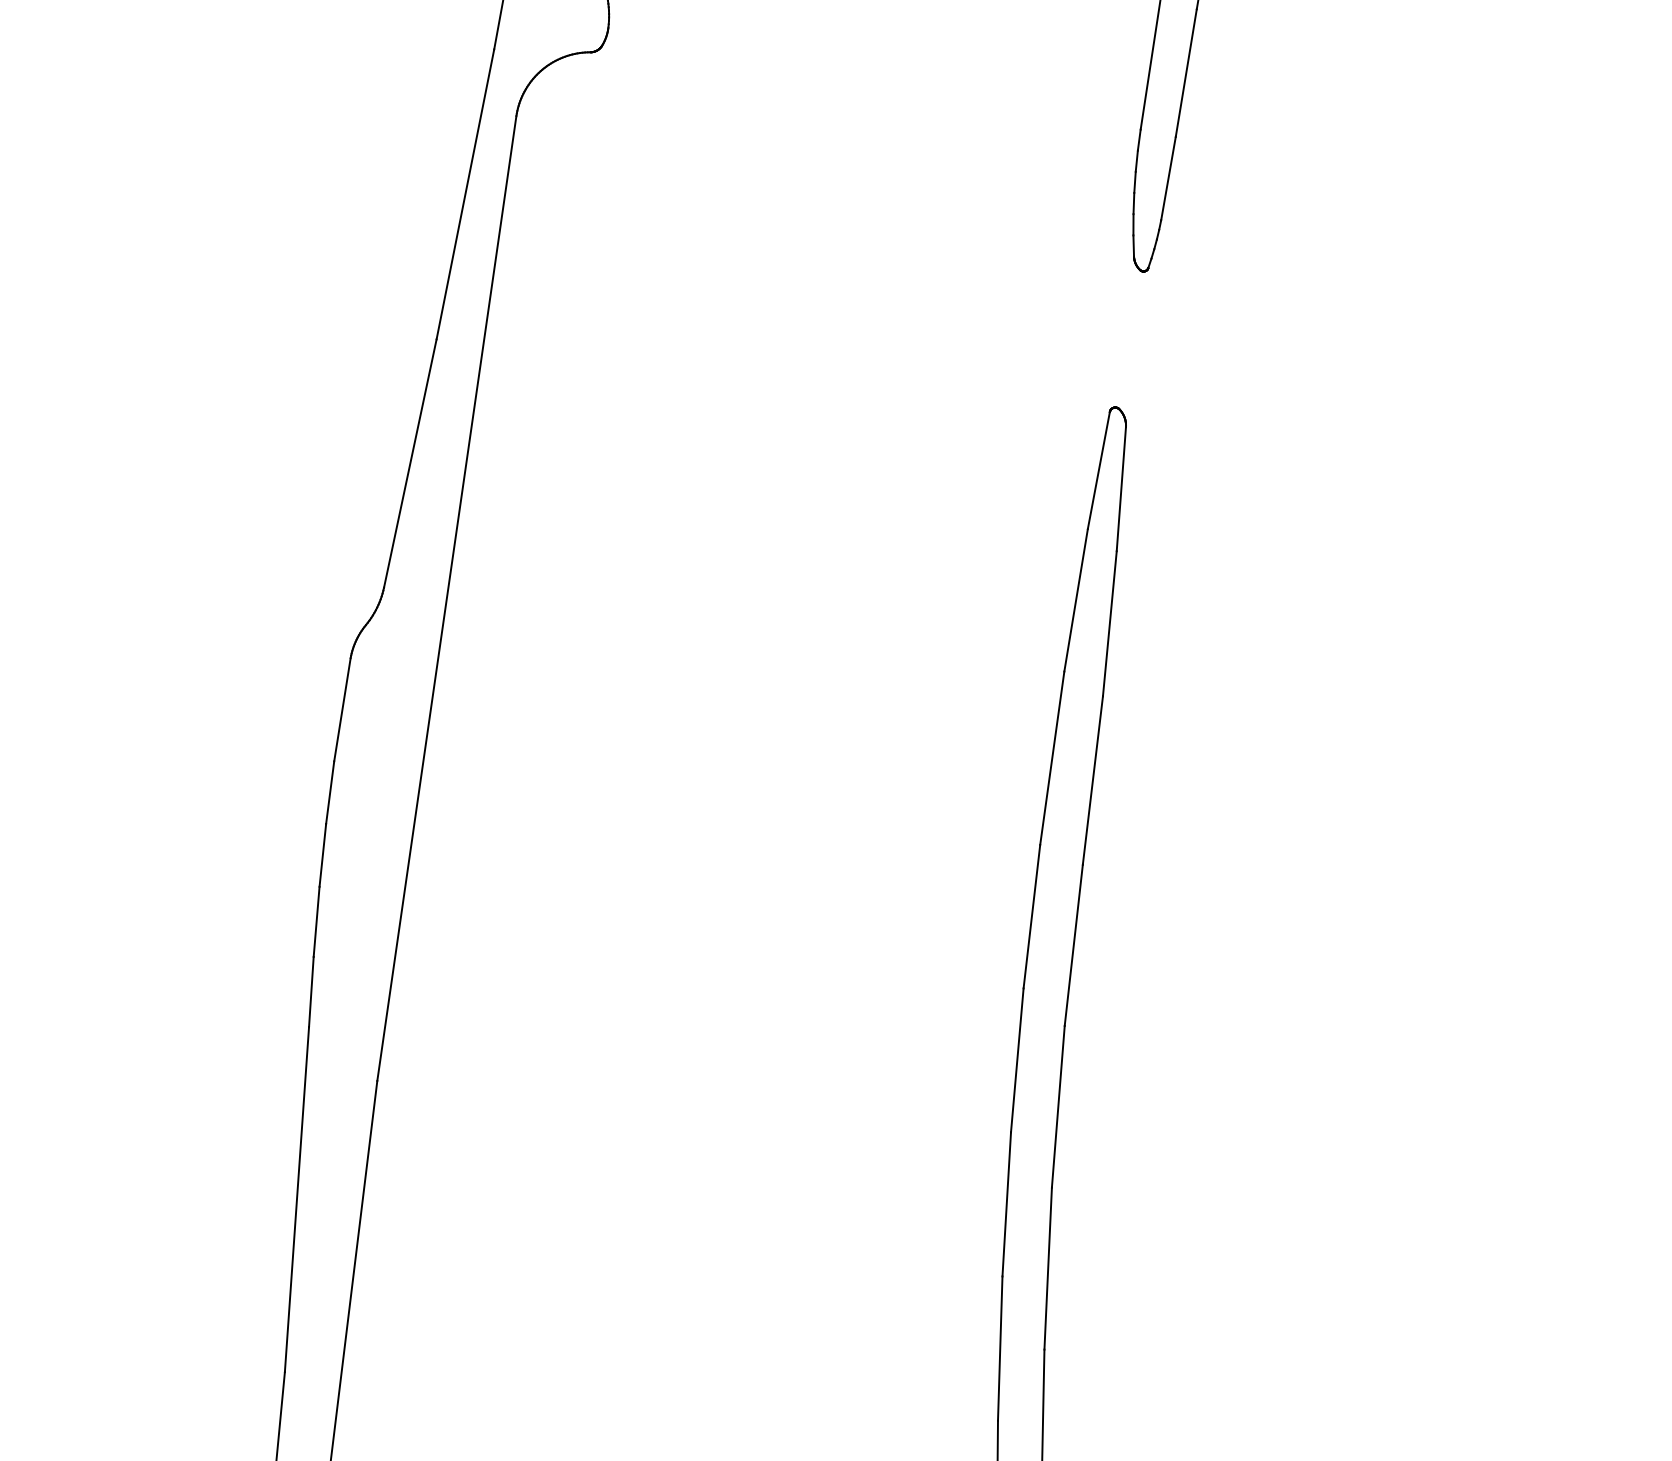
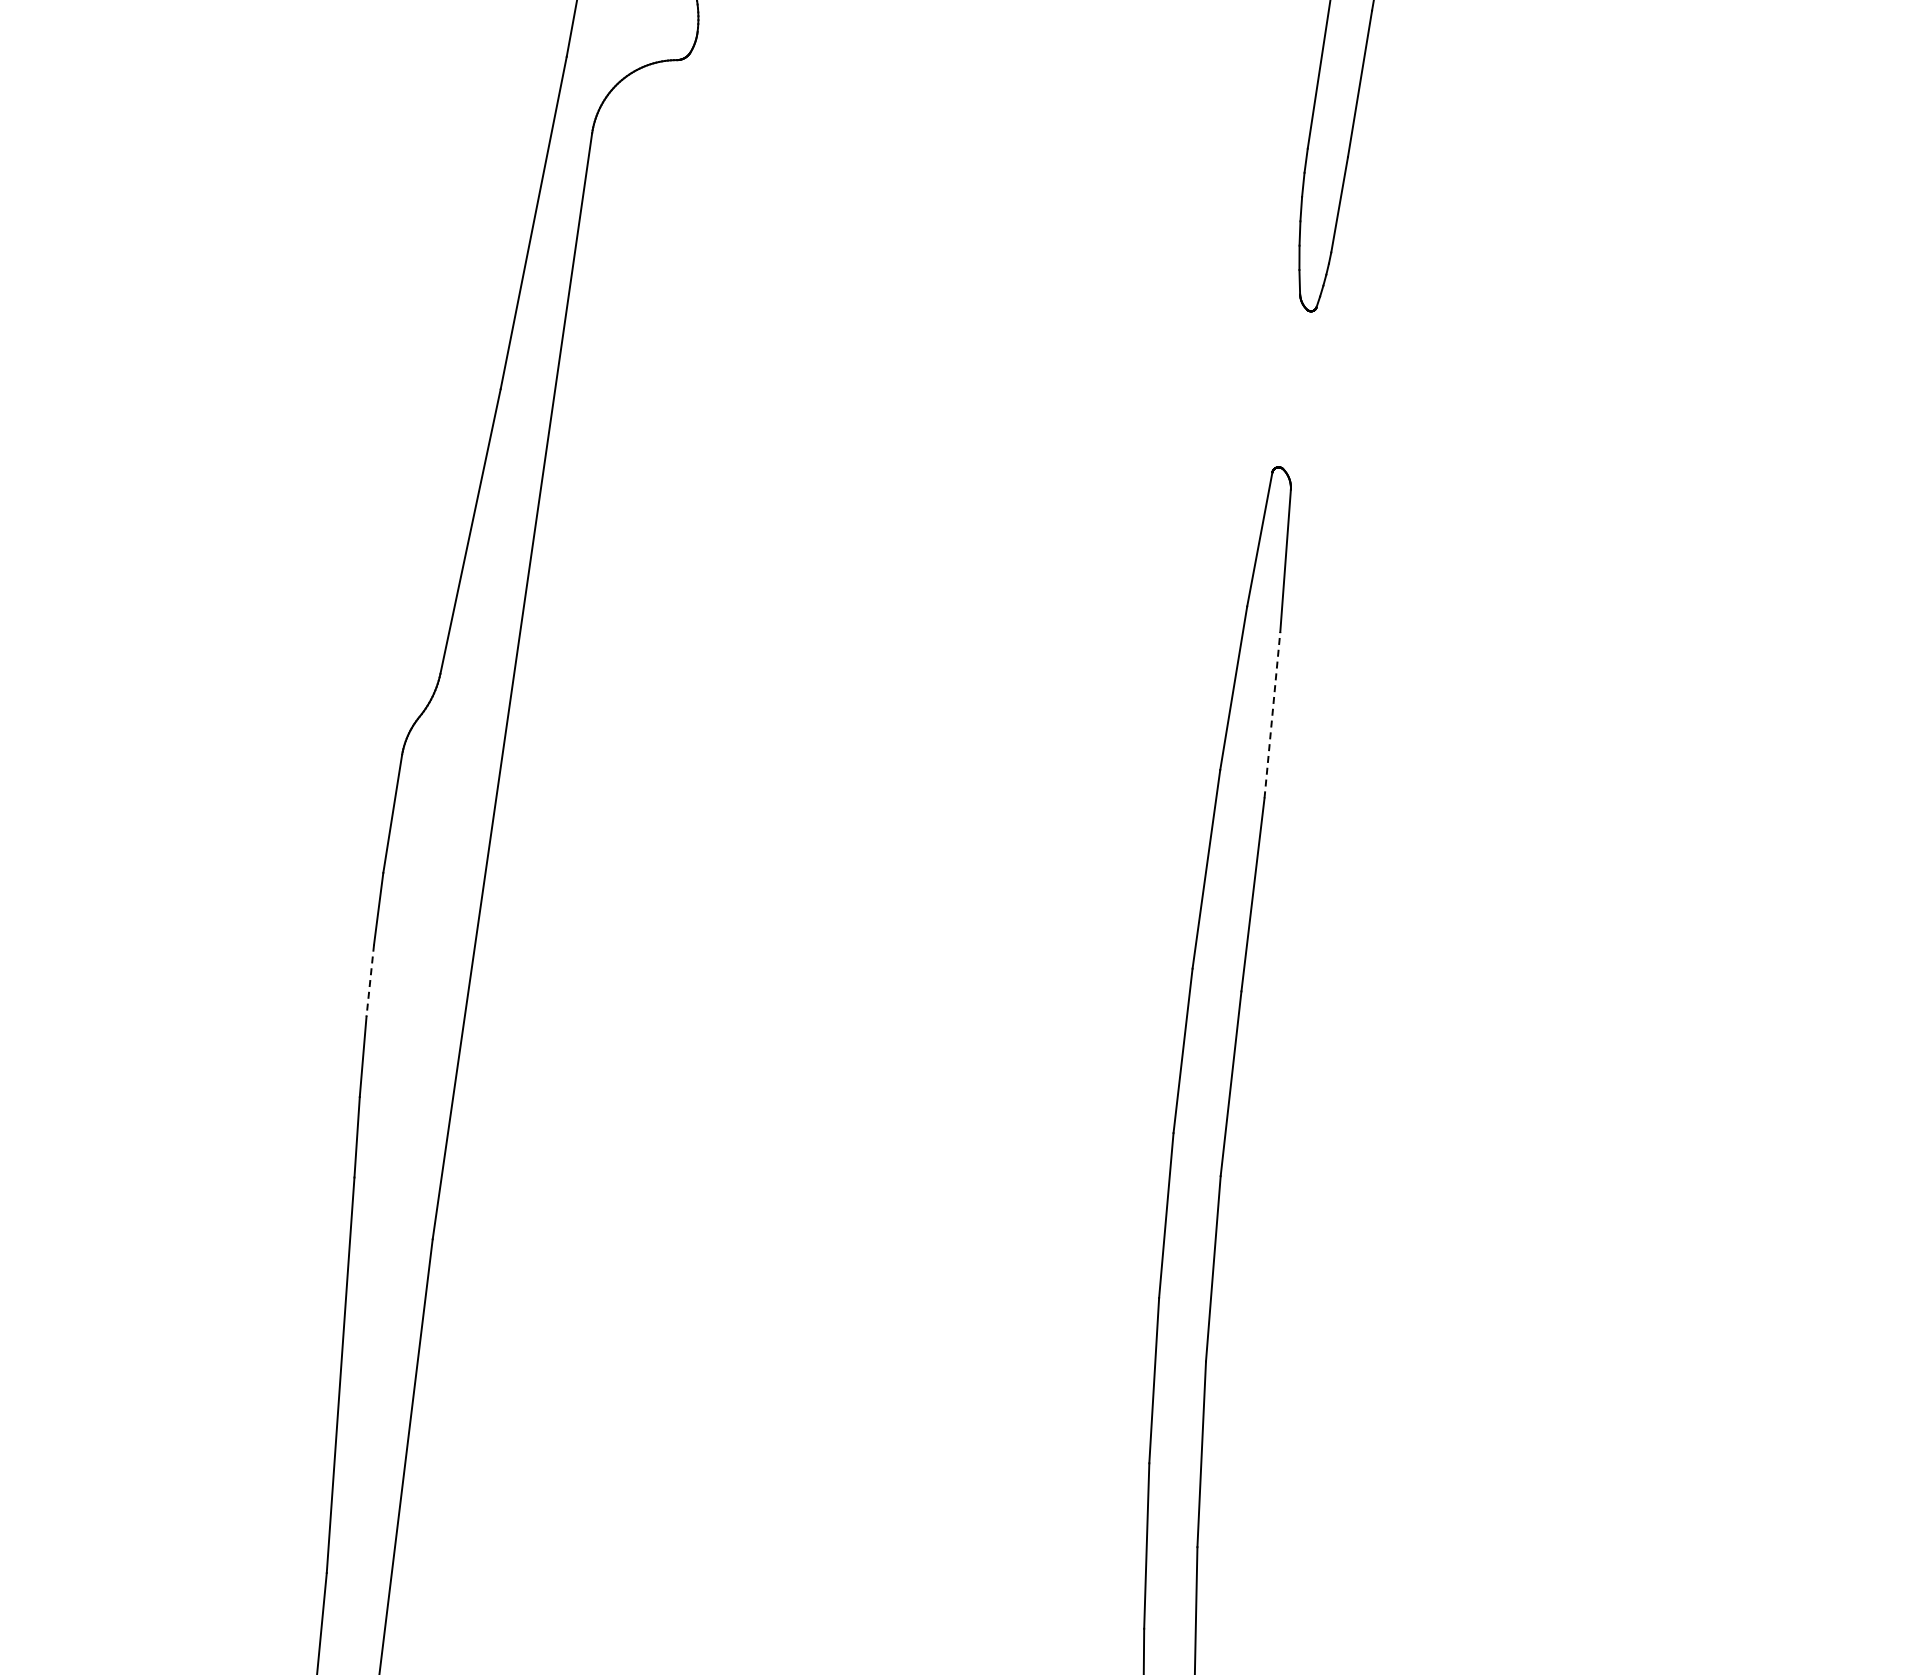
line: (1109, 624) -> (1272, 715), solid -> dashed
line: (323, 856) -> (370, 981), solid -> dashed

